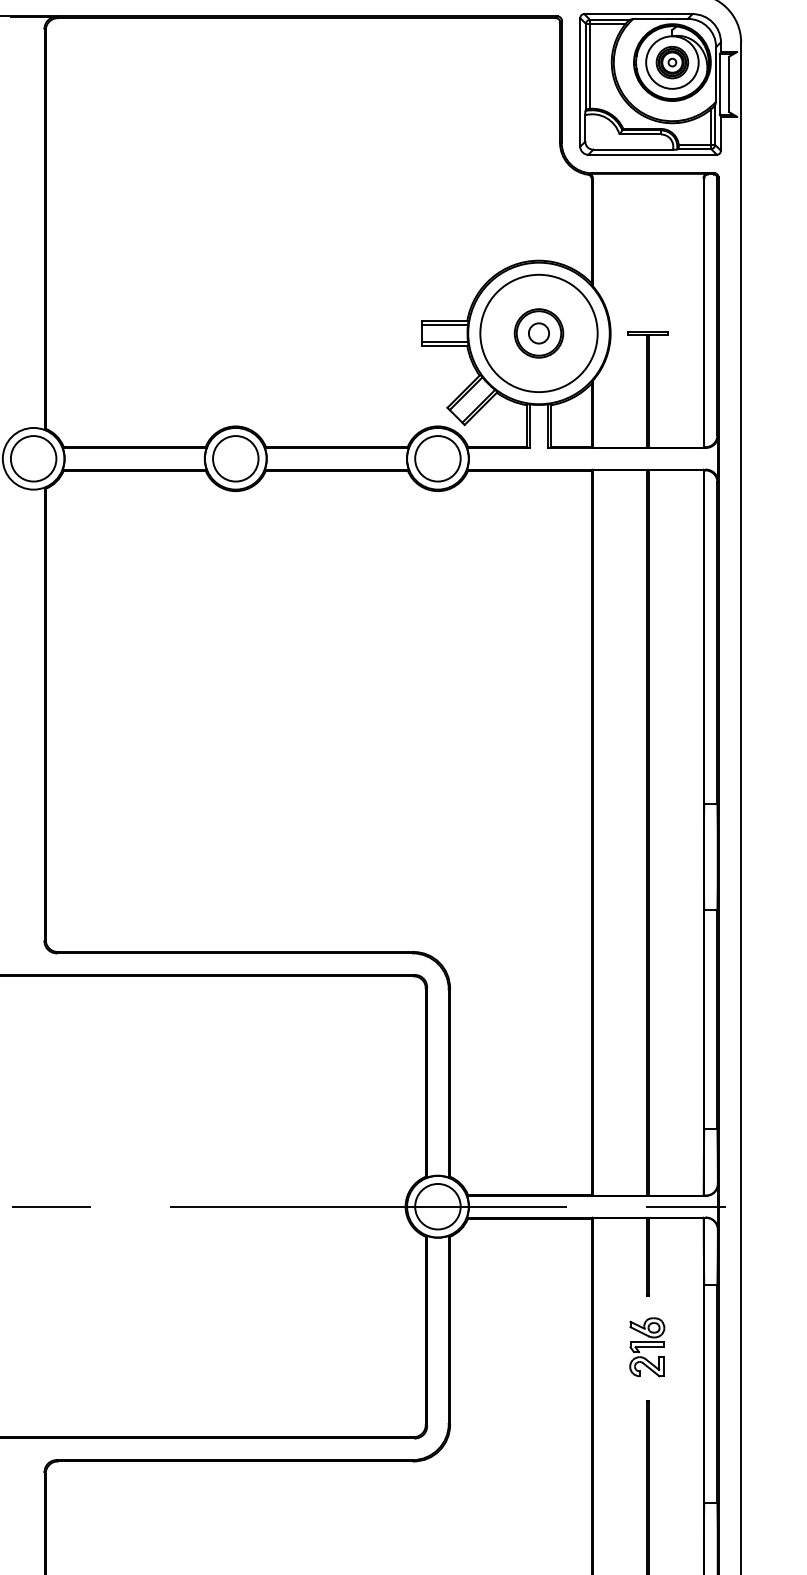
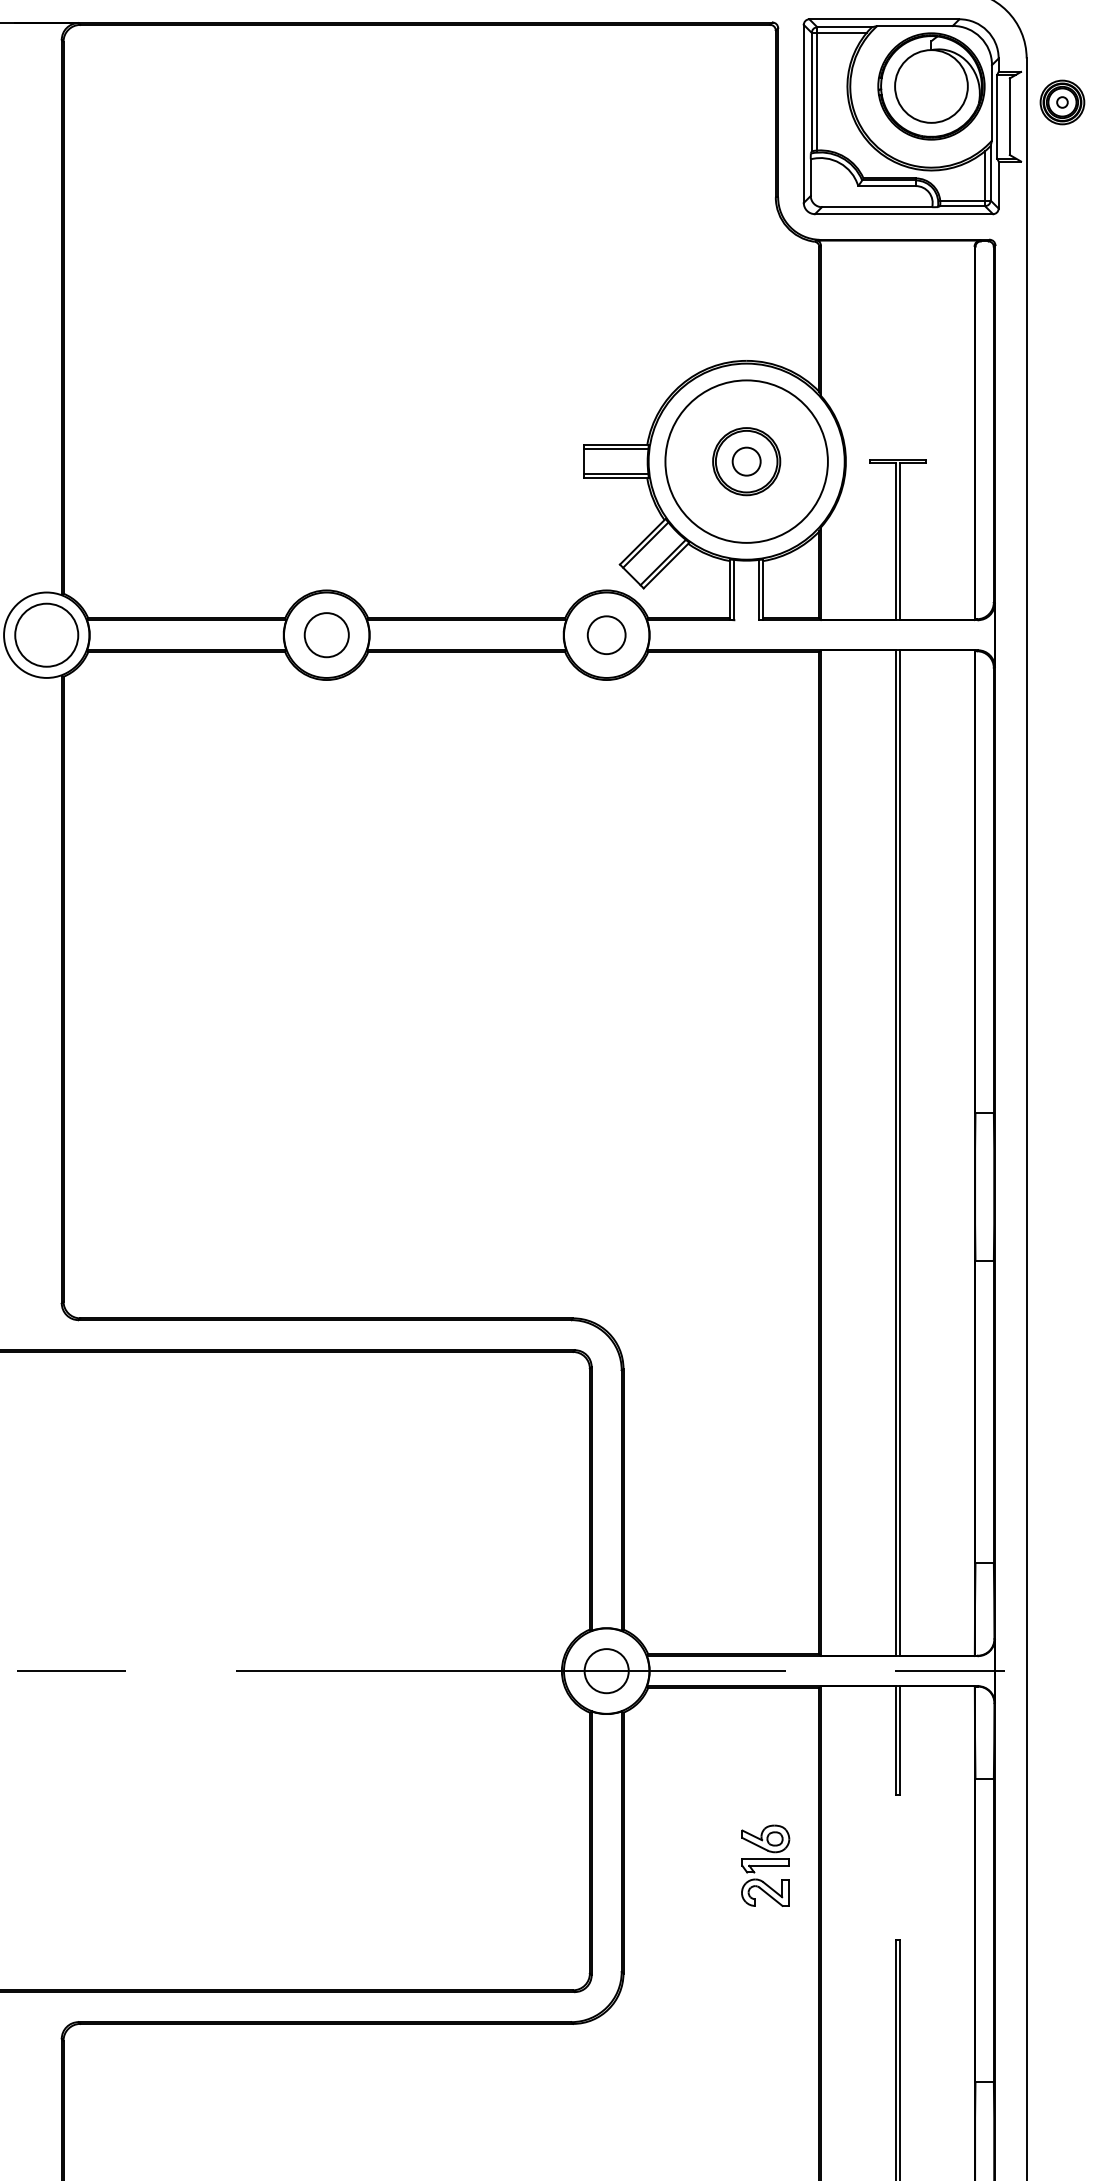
part: (672, 62) -> (1062, 102), moved
circle: (235, 458) -> (326, 634), size x0.7
circle: (437, 458) -> (606, 634), size x0.6
circle: (437, 1206) -> (606, 1670), size x0.7
part: (647, 1347) -> (765, 1865), moved

